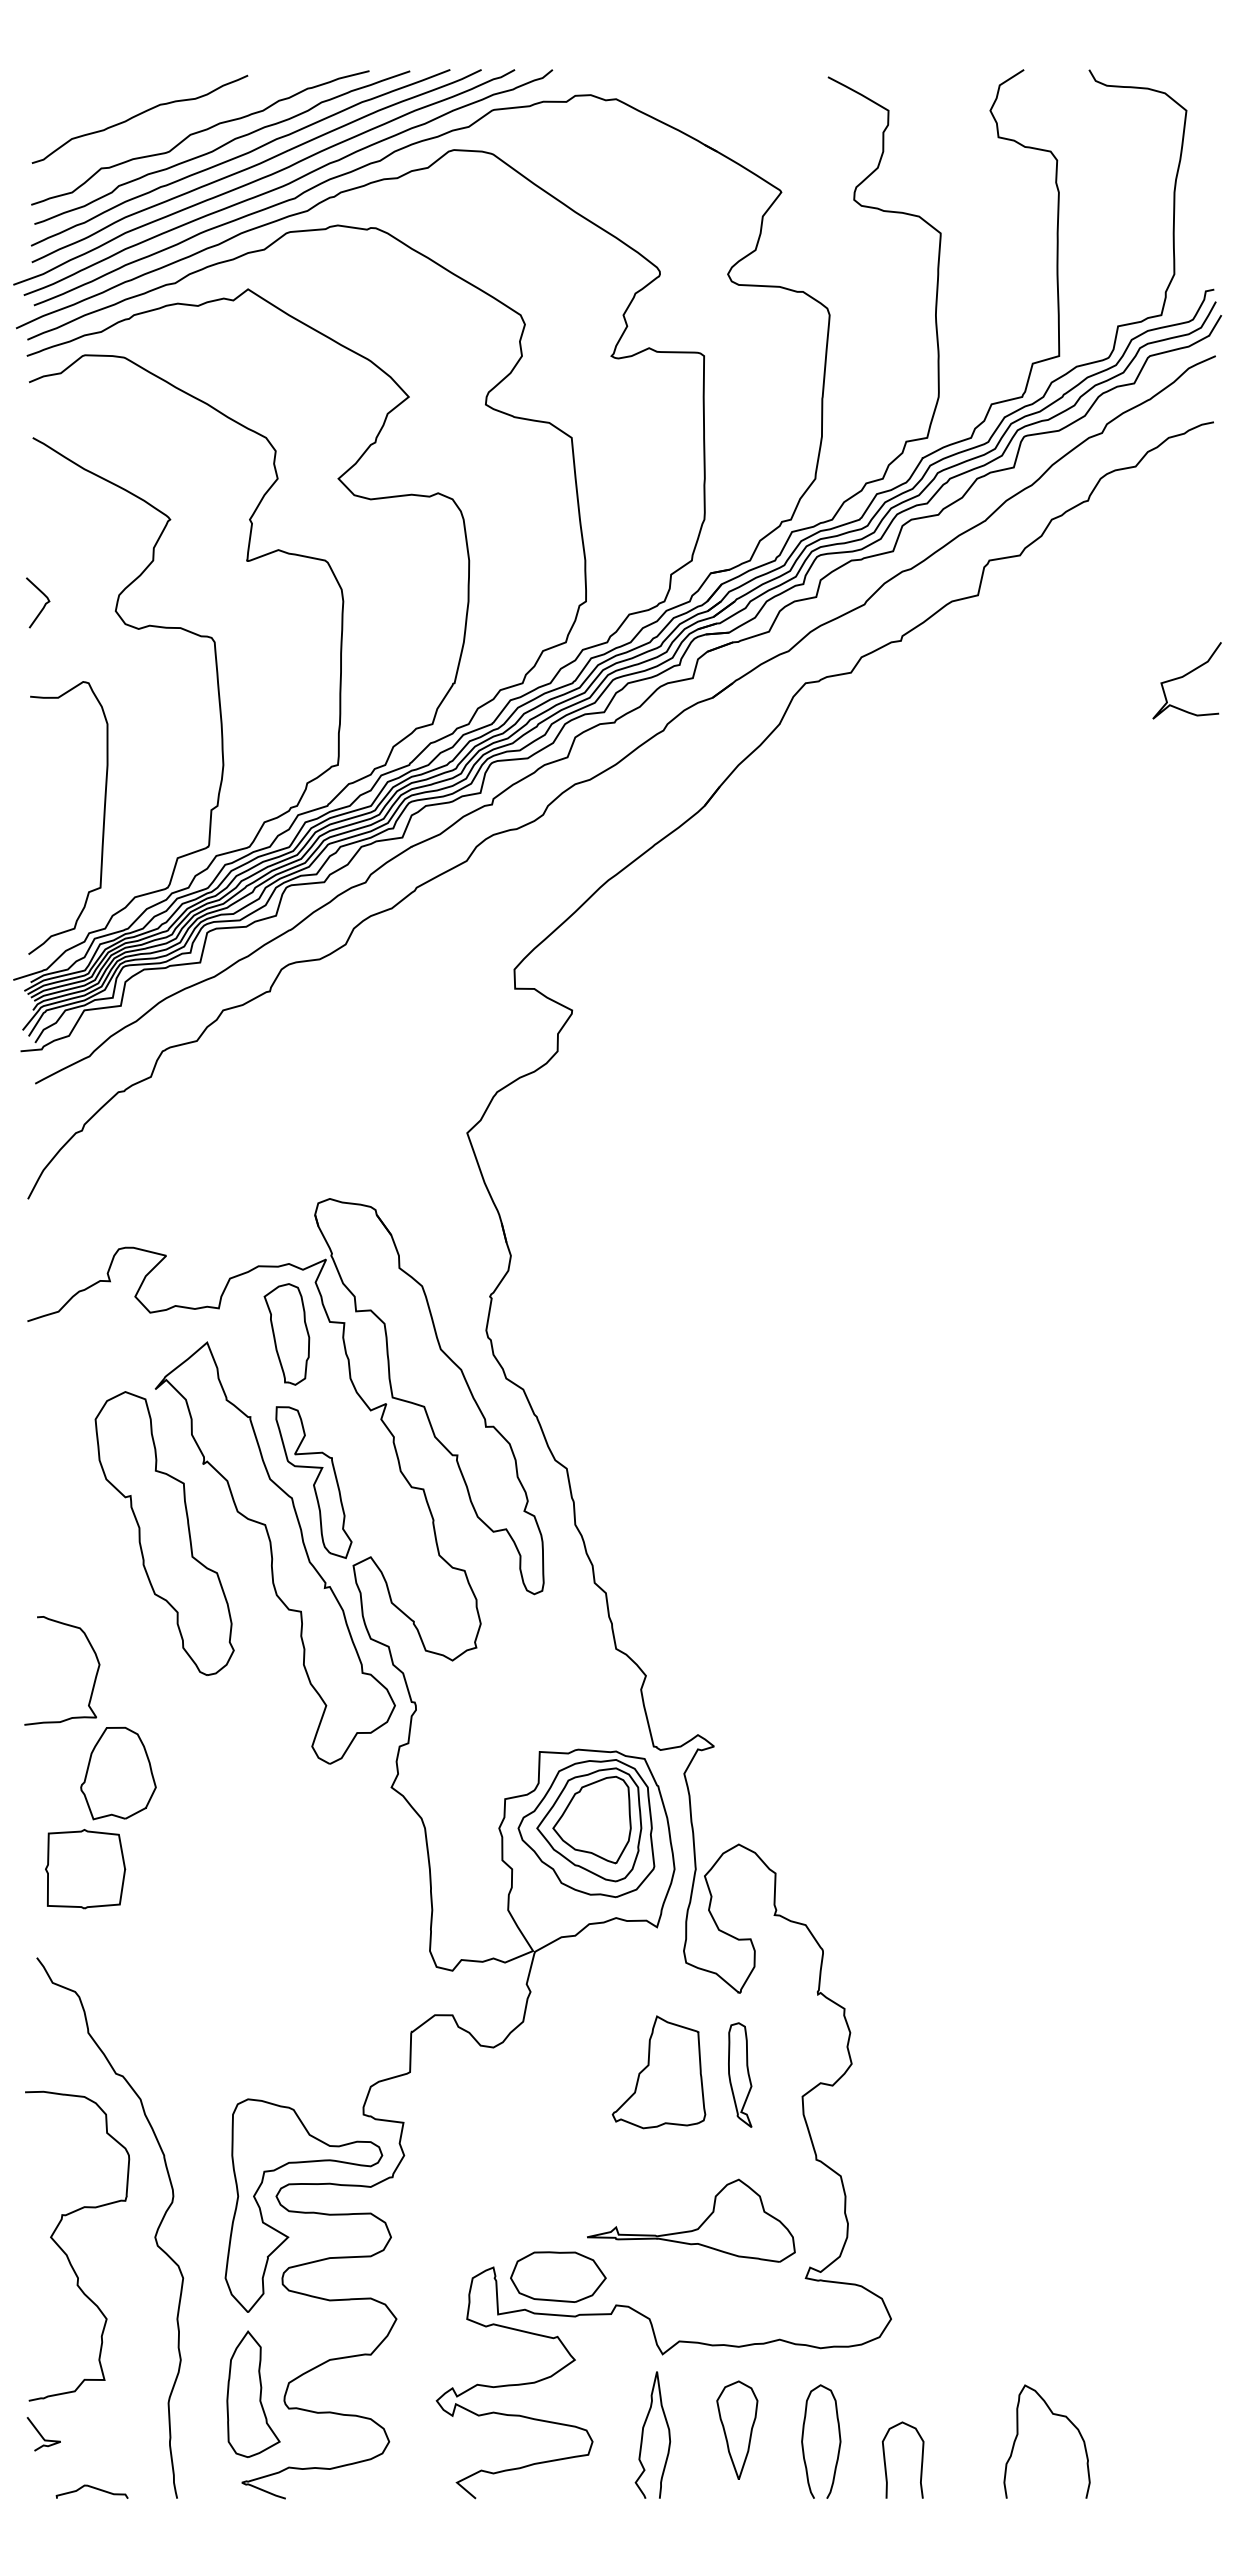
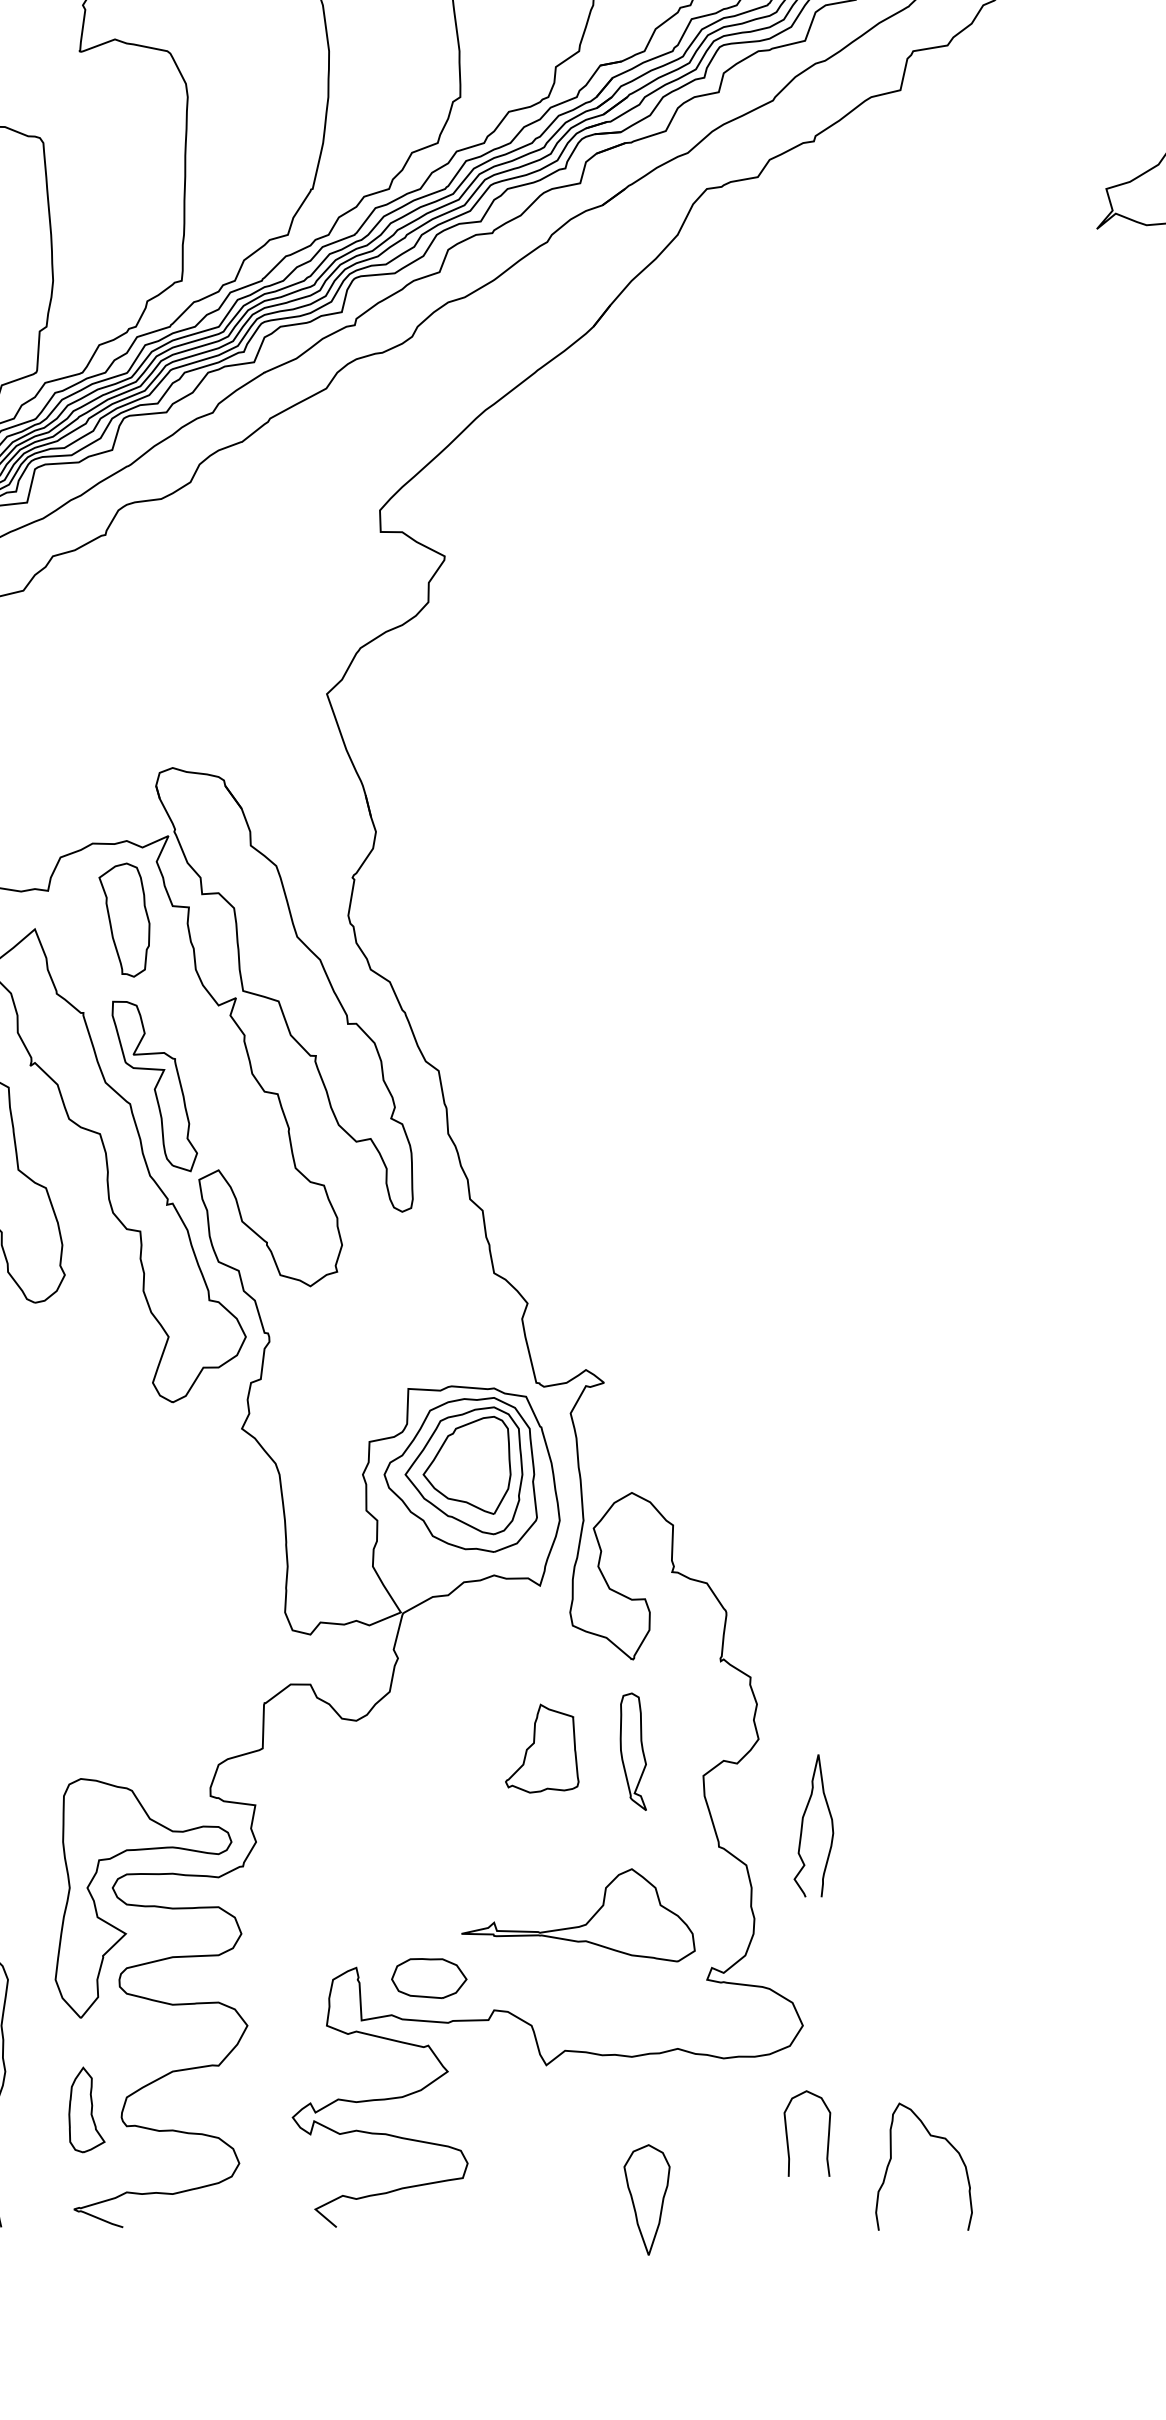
part: (658, 2072) -> (541, 1748), size x0.7
part: (558, 2276) -> (429, 1977), size x0.7
part: (253, 2393) -> (86, 2109), size x0.6
curve: (1054, 2415) -> (932, 2137), moved
part: (737, 2429) -> (647, 2199), moved
curve: (643, 2434) -> (803, 1825), moved
curve: (838, 2446) -> (743, 2168), removed
curve: (885, 2459) -> (787, 2132), moved

